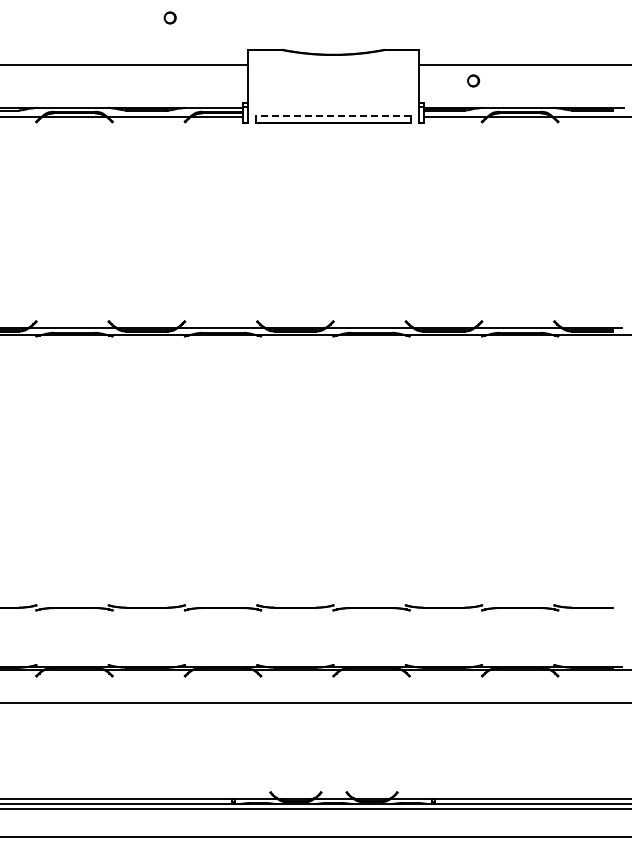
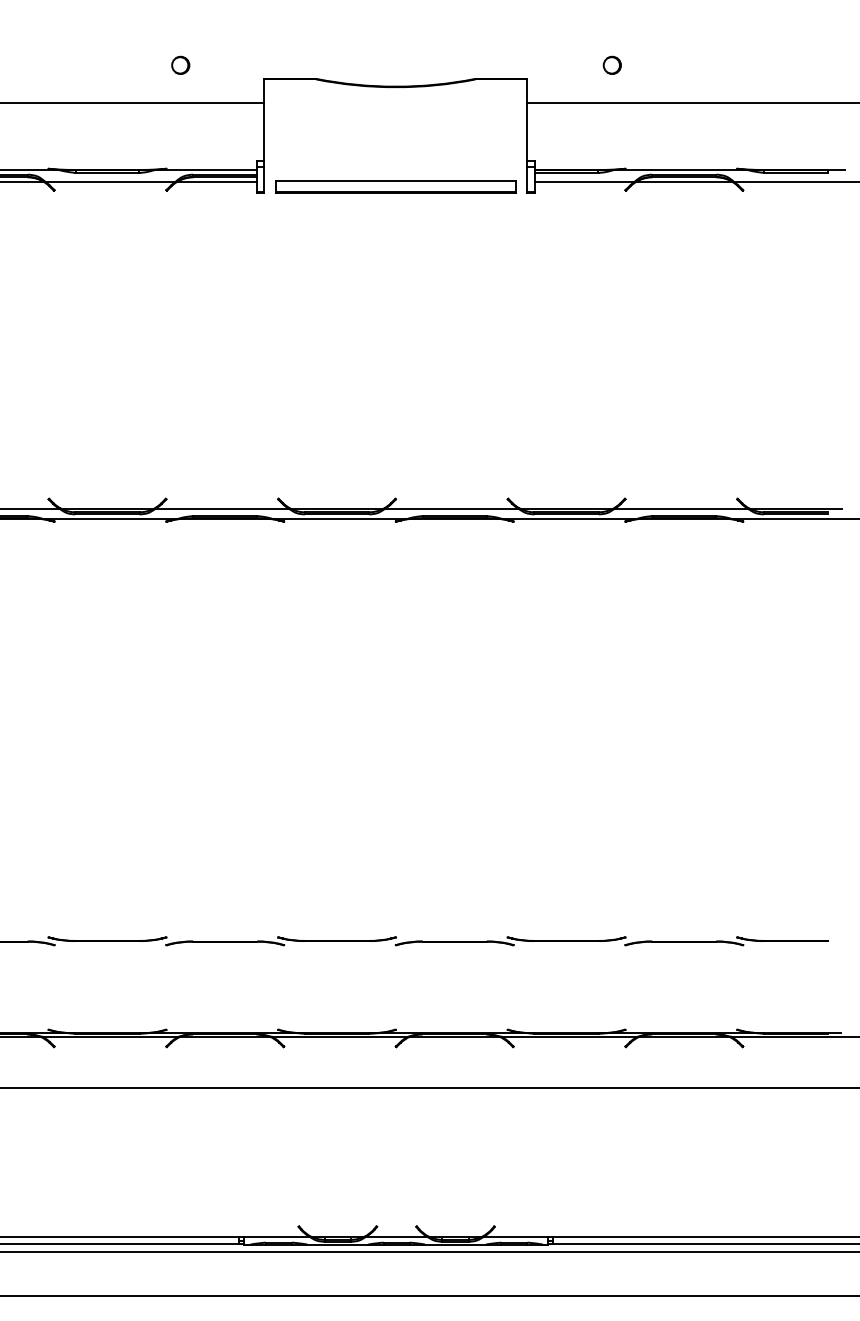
circle: (169, 17) -> (179, 64), moved
circle: (473, 80) -> (612, 64), moved
line: (333, 115) -> (395, 180), dashed -> solid

